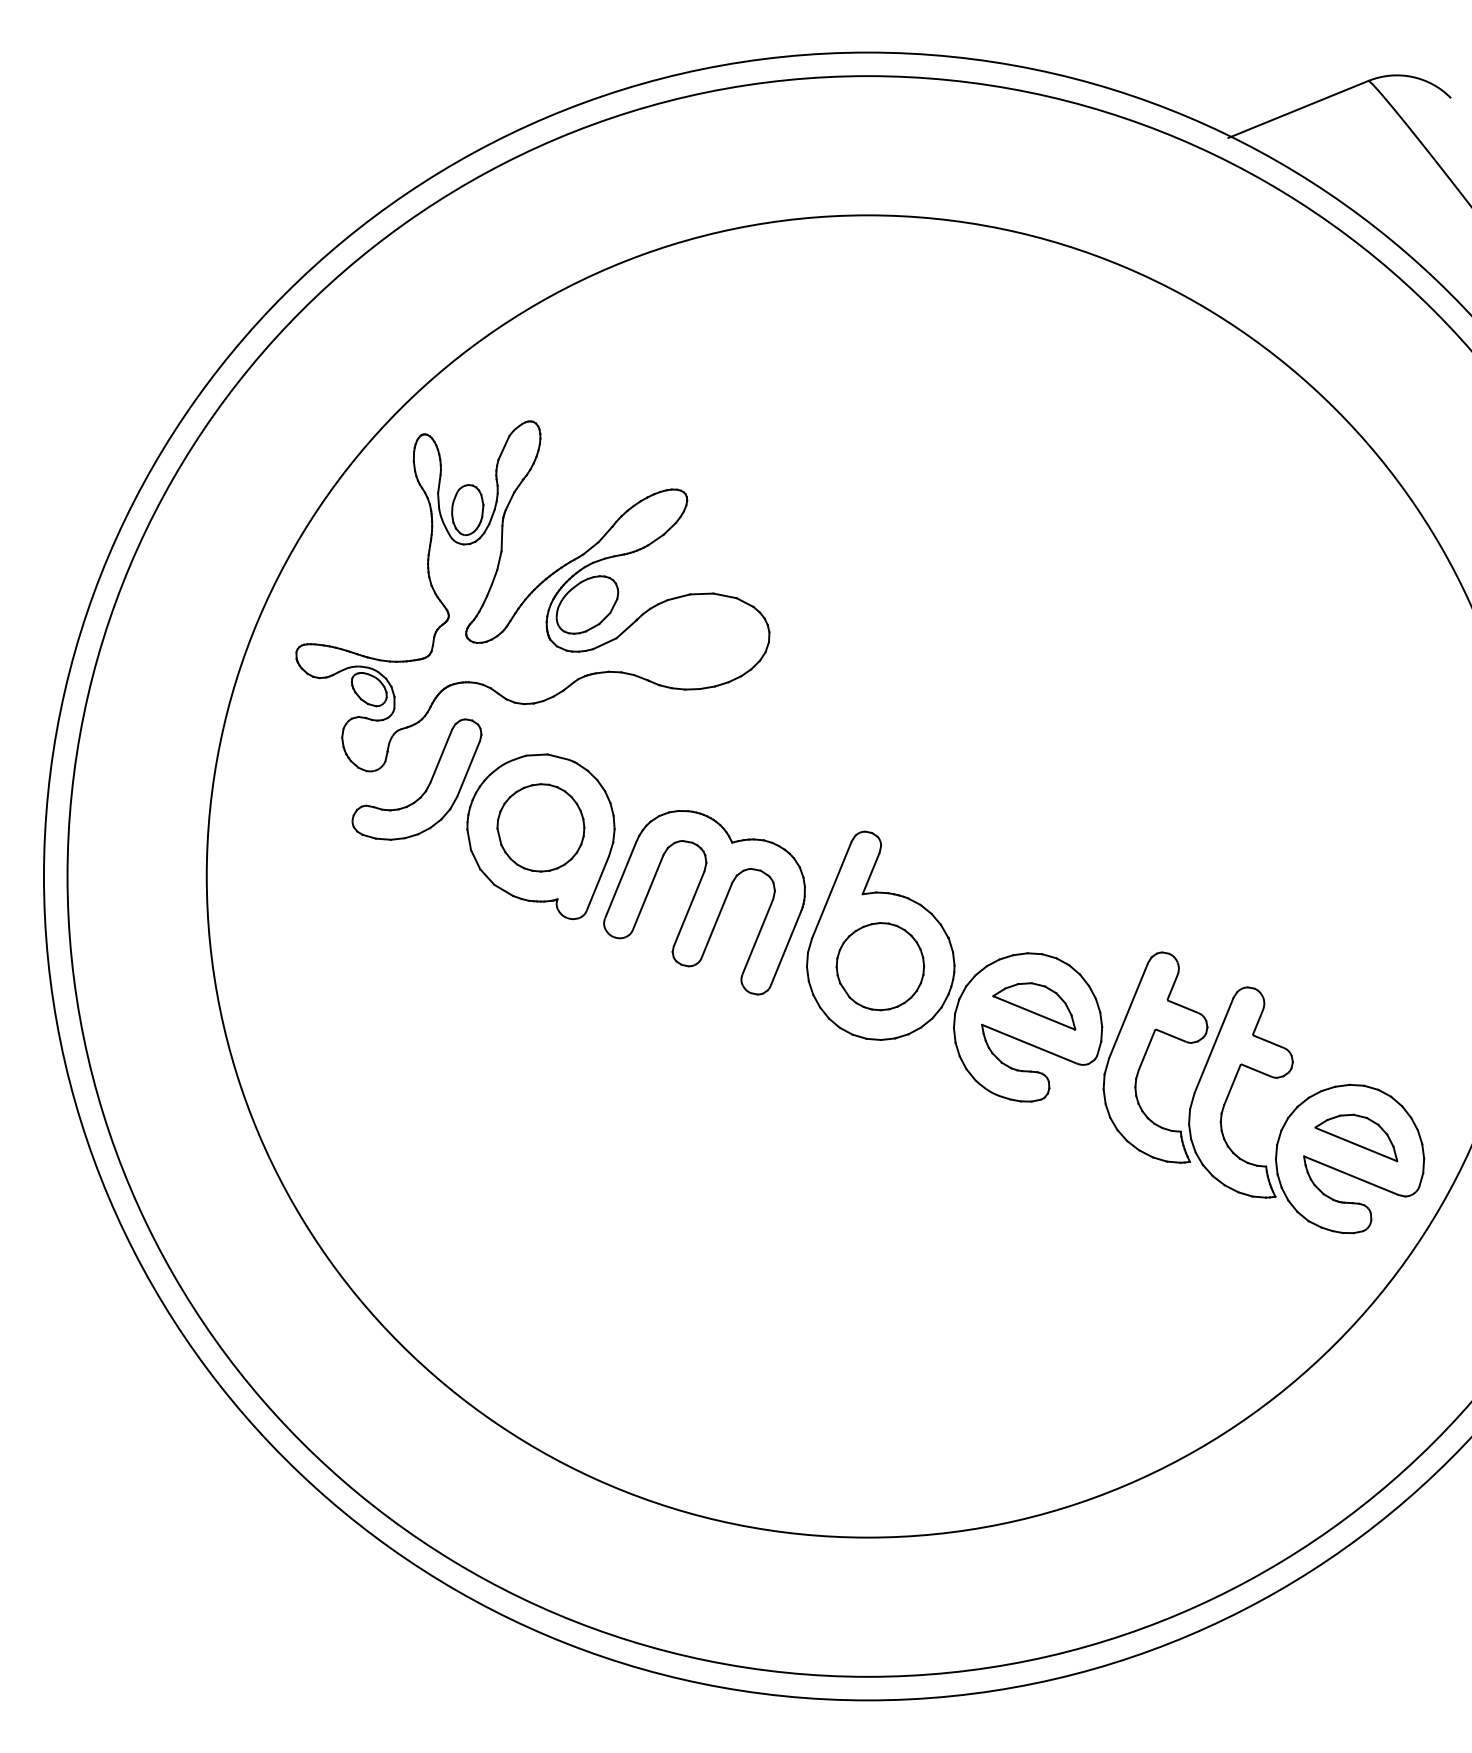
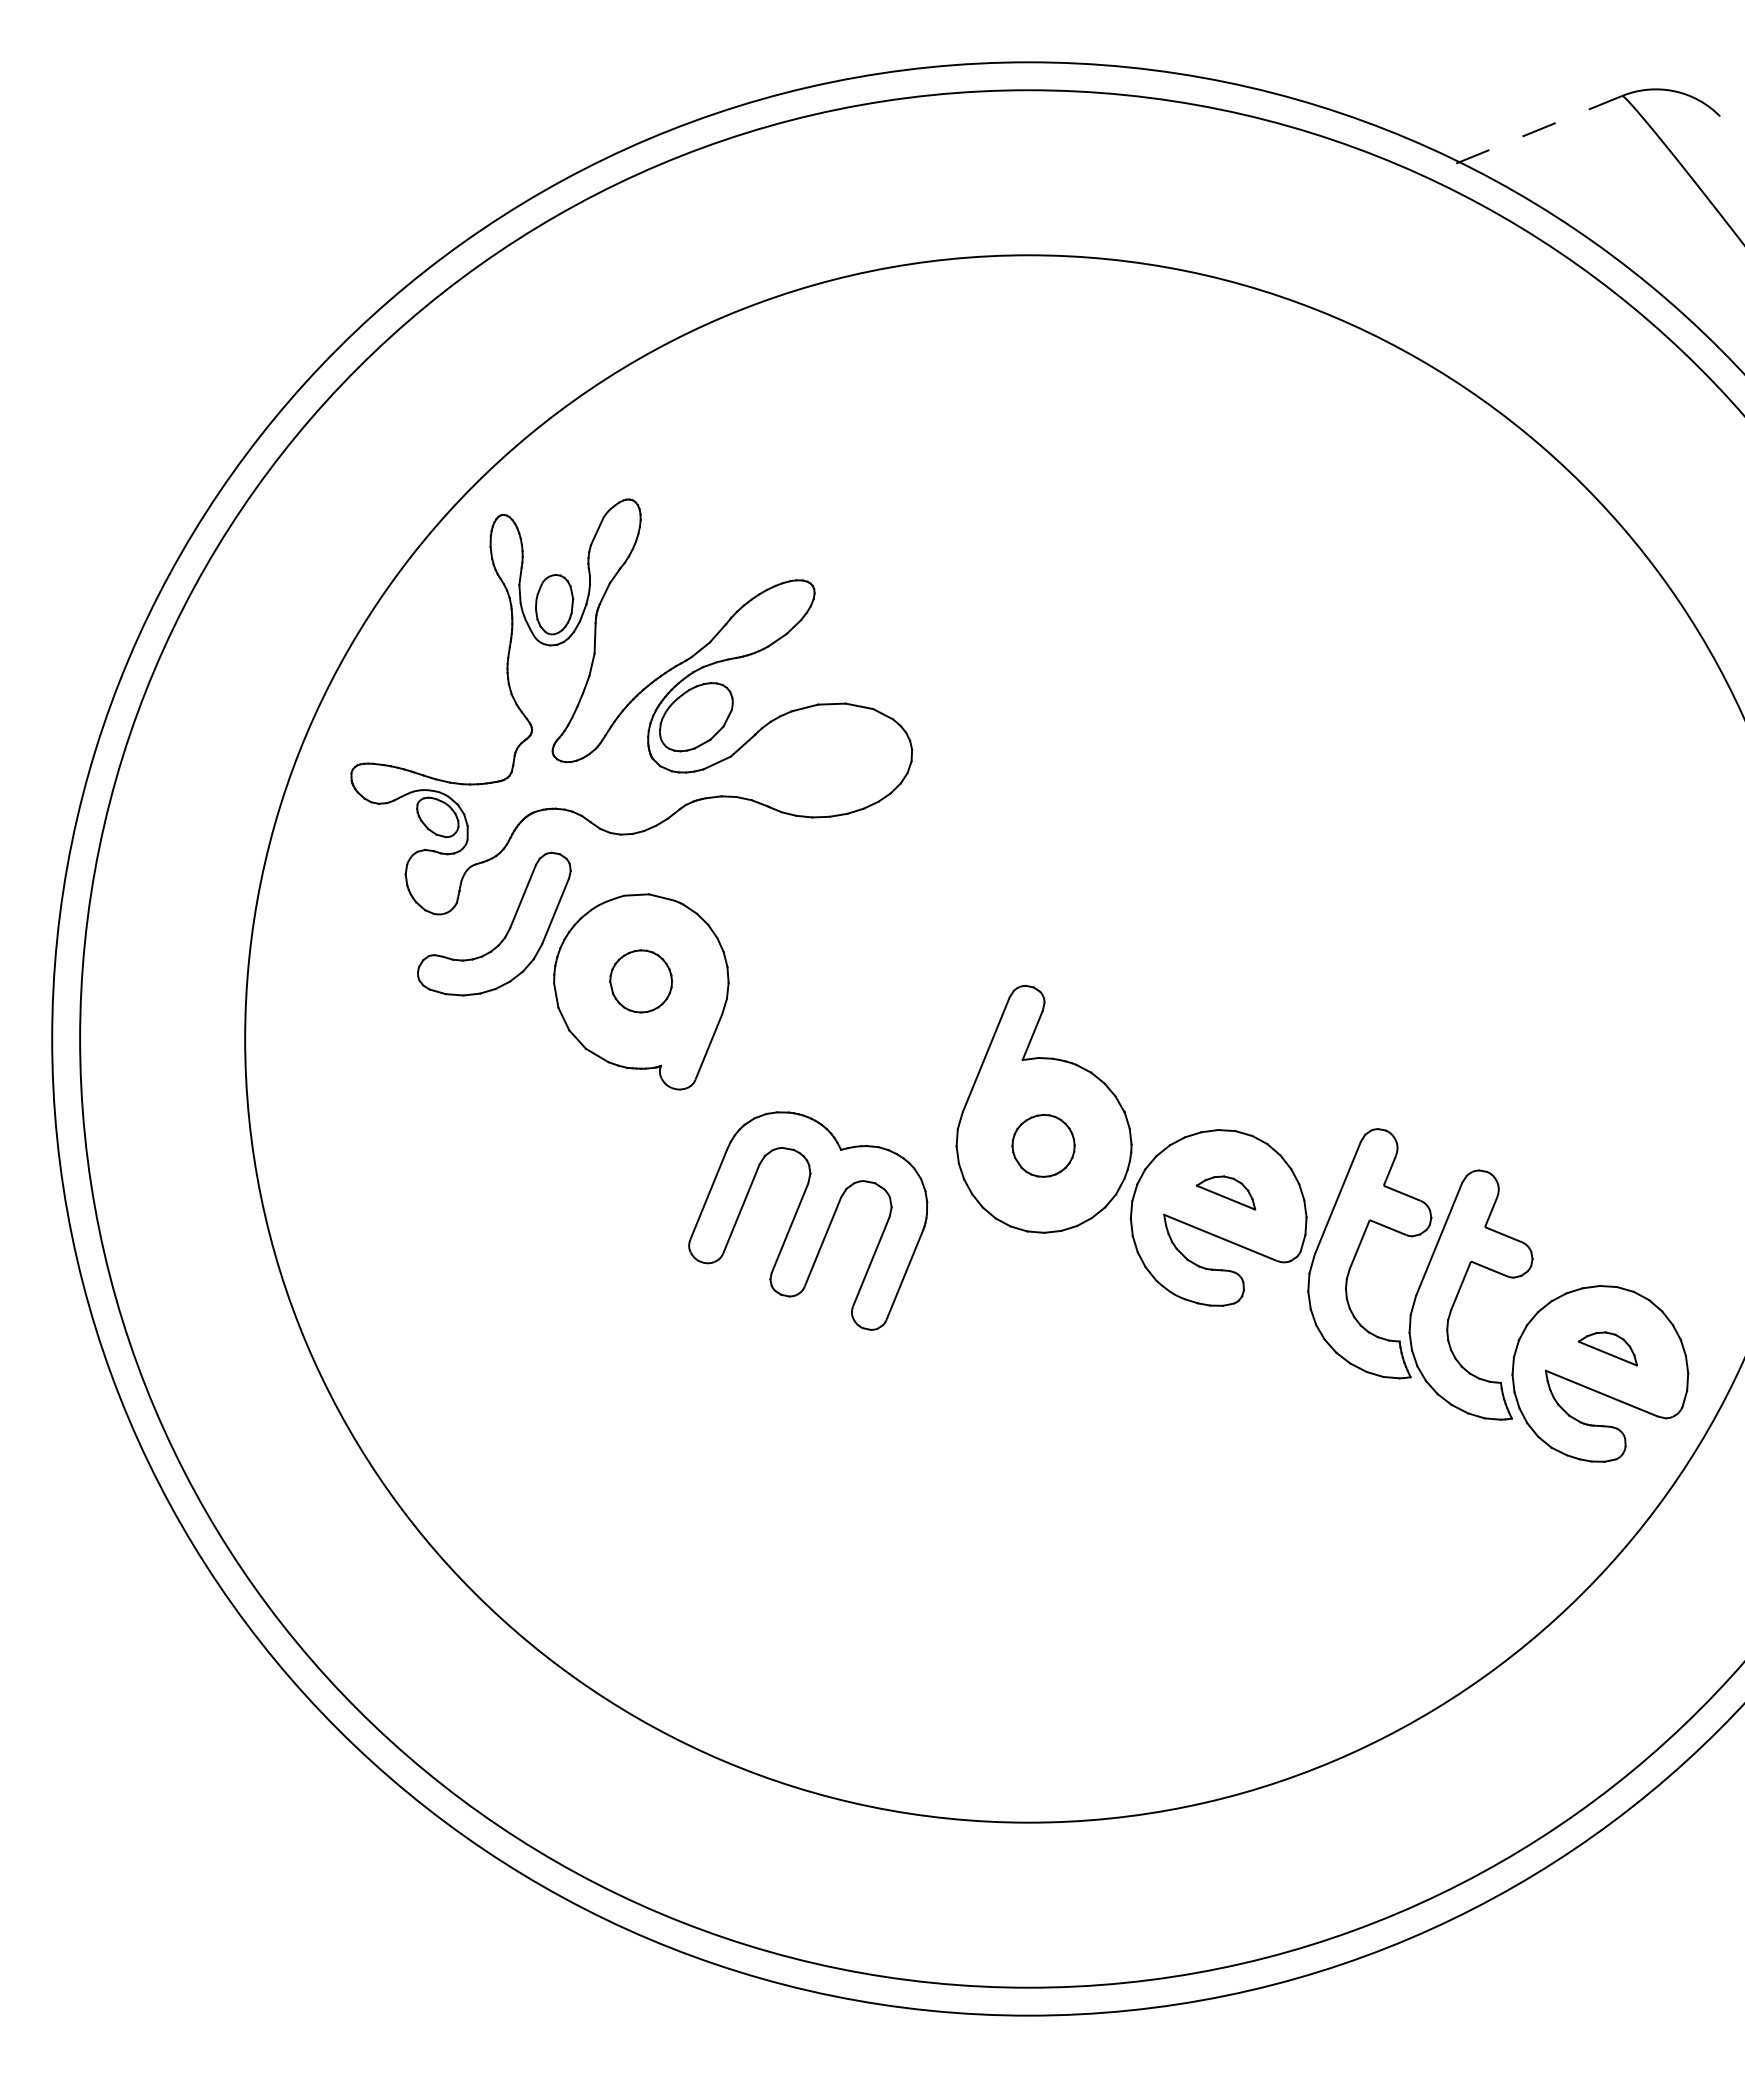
line: (1298, 109) -> (1539, 129), solid -> dashed
part: (540, 827) -> (640, 981), size x0.6
part: (704, 902) -> (808, 1220), moved
part: (880, 966) -> (1043, 1145), size x0.6
part: (1033, 1005) -> (1225, 1192), size x0.6
part: (1356, 1137) -> (1607, 1348), size x0.6

